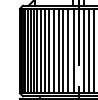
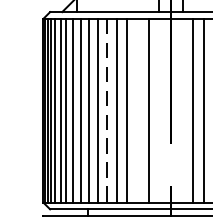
line: (63, 50) -> (138, 109), removed
line: (73, 50) -> (159, 109), removed
line: (83, 50) -> (181, 109), removed
line: (49, 51) -> (107, 111), solid -> dashed

